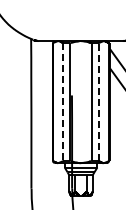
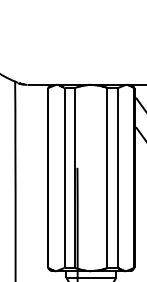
line: (63, 102) -> (64, 178), dashed -> solid
line: (98, 102) -> (117, 178), dashed -> solid

